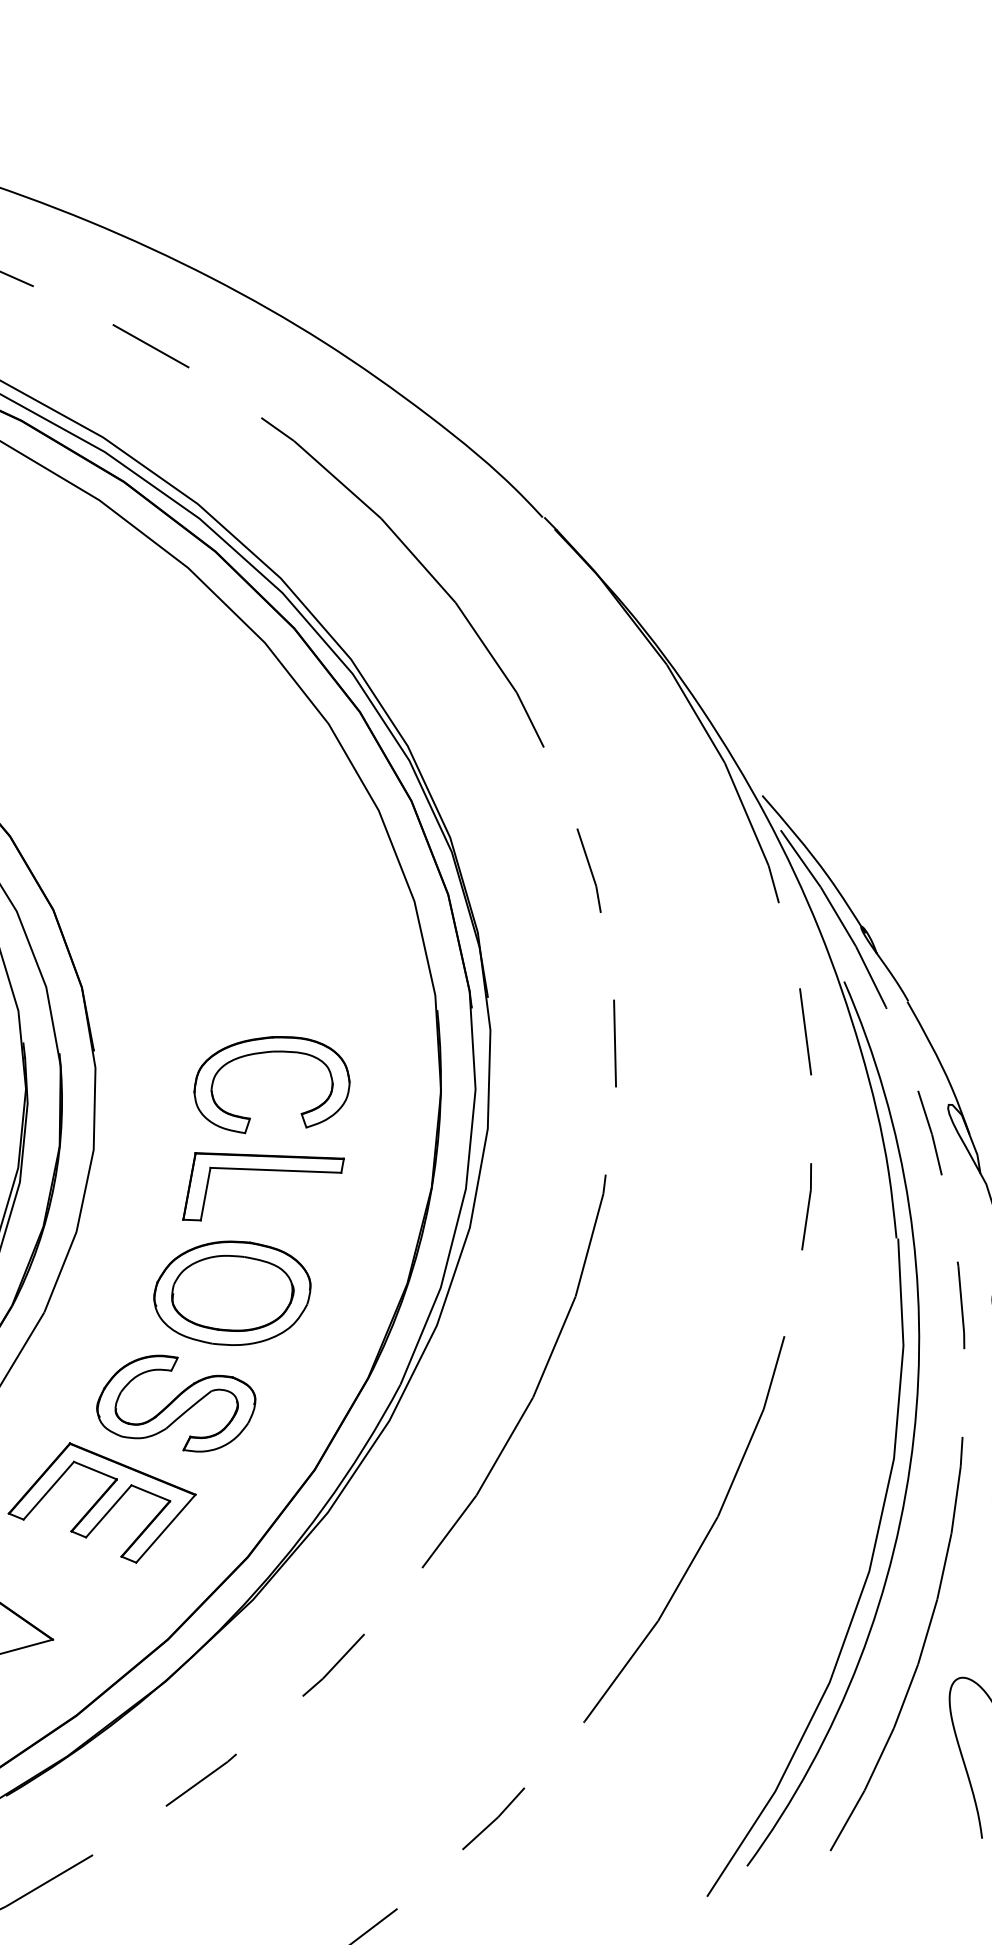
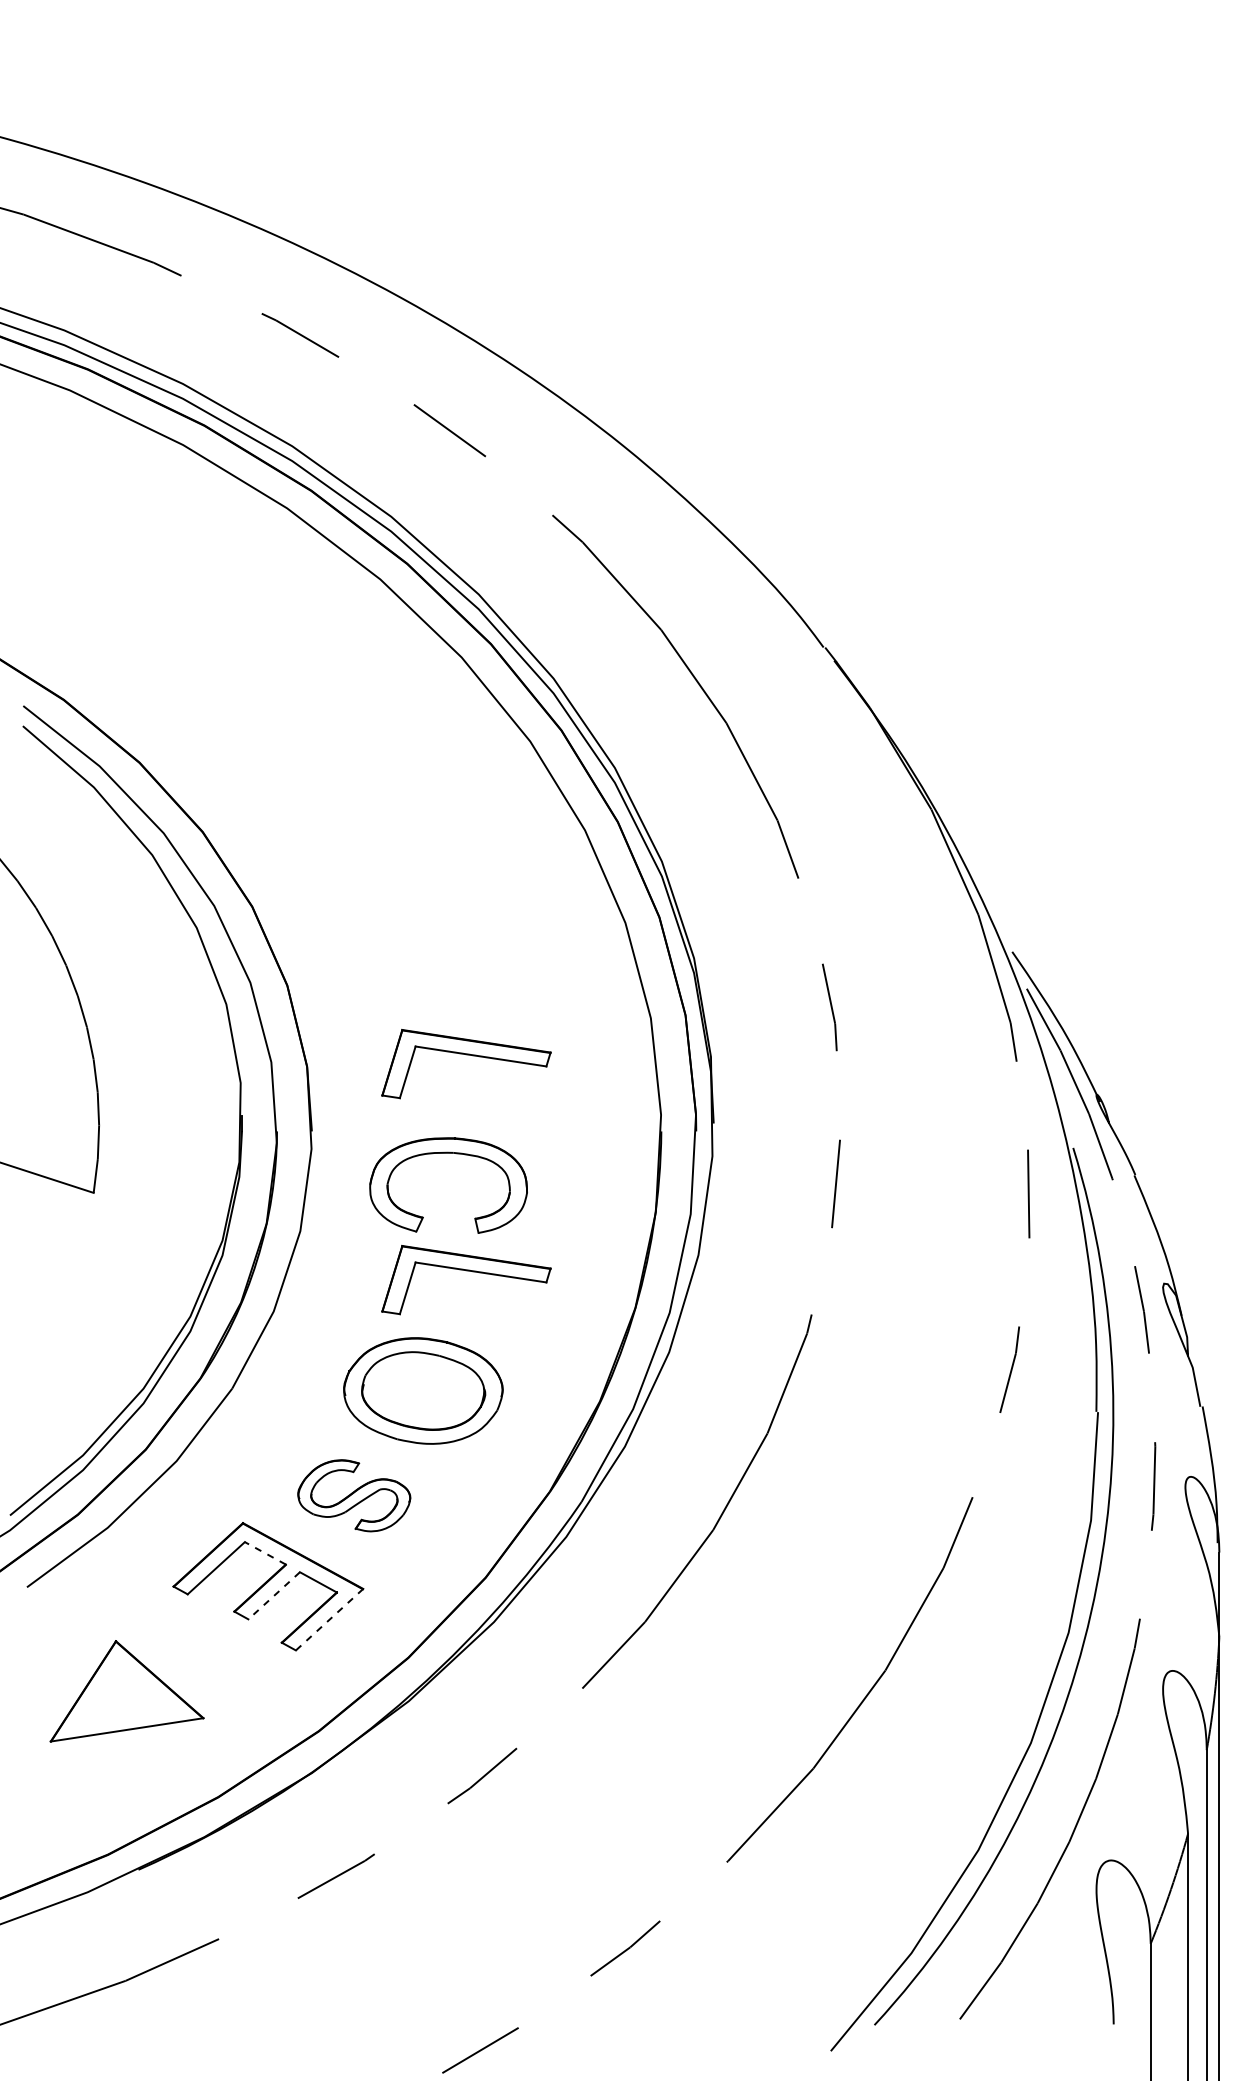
part: (237, 958) -> (466, 1055), added
part: (267, 1052) -> (448, 1153), moved
part: (176, 1403) -> (354, 1495), size x0.7
line: (94, 1470) -> (264, 1553), solid -> dashed
line: (109, 1511) -> (274, 1595), solid -> dashed
line: (165, 1528) -> (329, 1619), solid -> dashed

